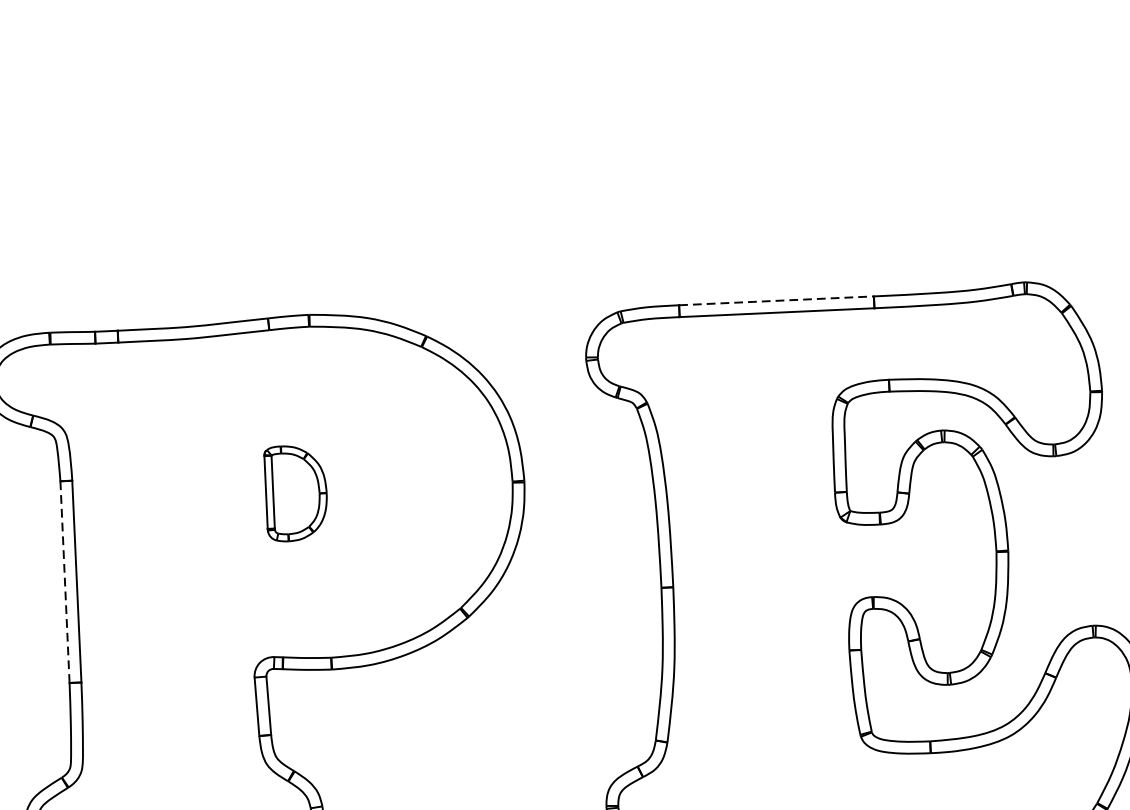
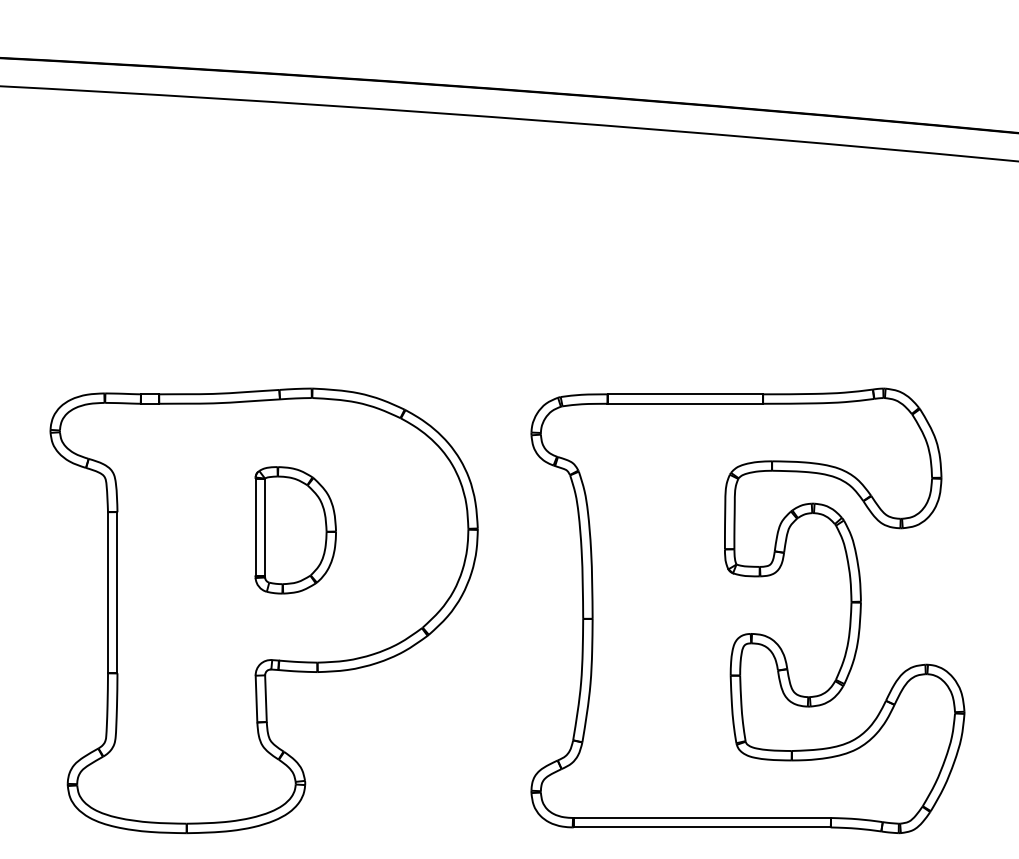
line: (776, 301) -> (685, 394), dashed -> solid
part: (296, 493) -> (295, 530), size x1.67
line: (65, 581) -> (108, 592), dashed -> solid

